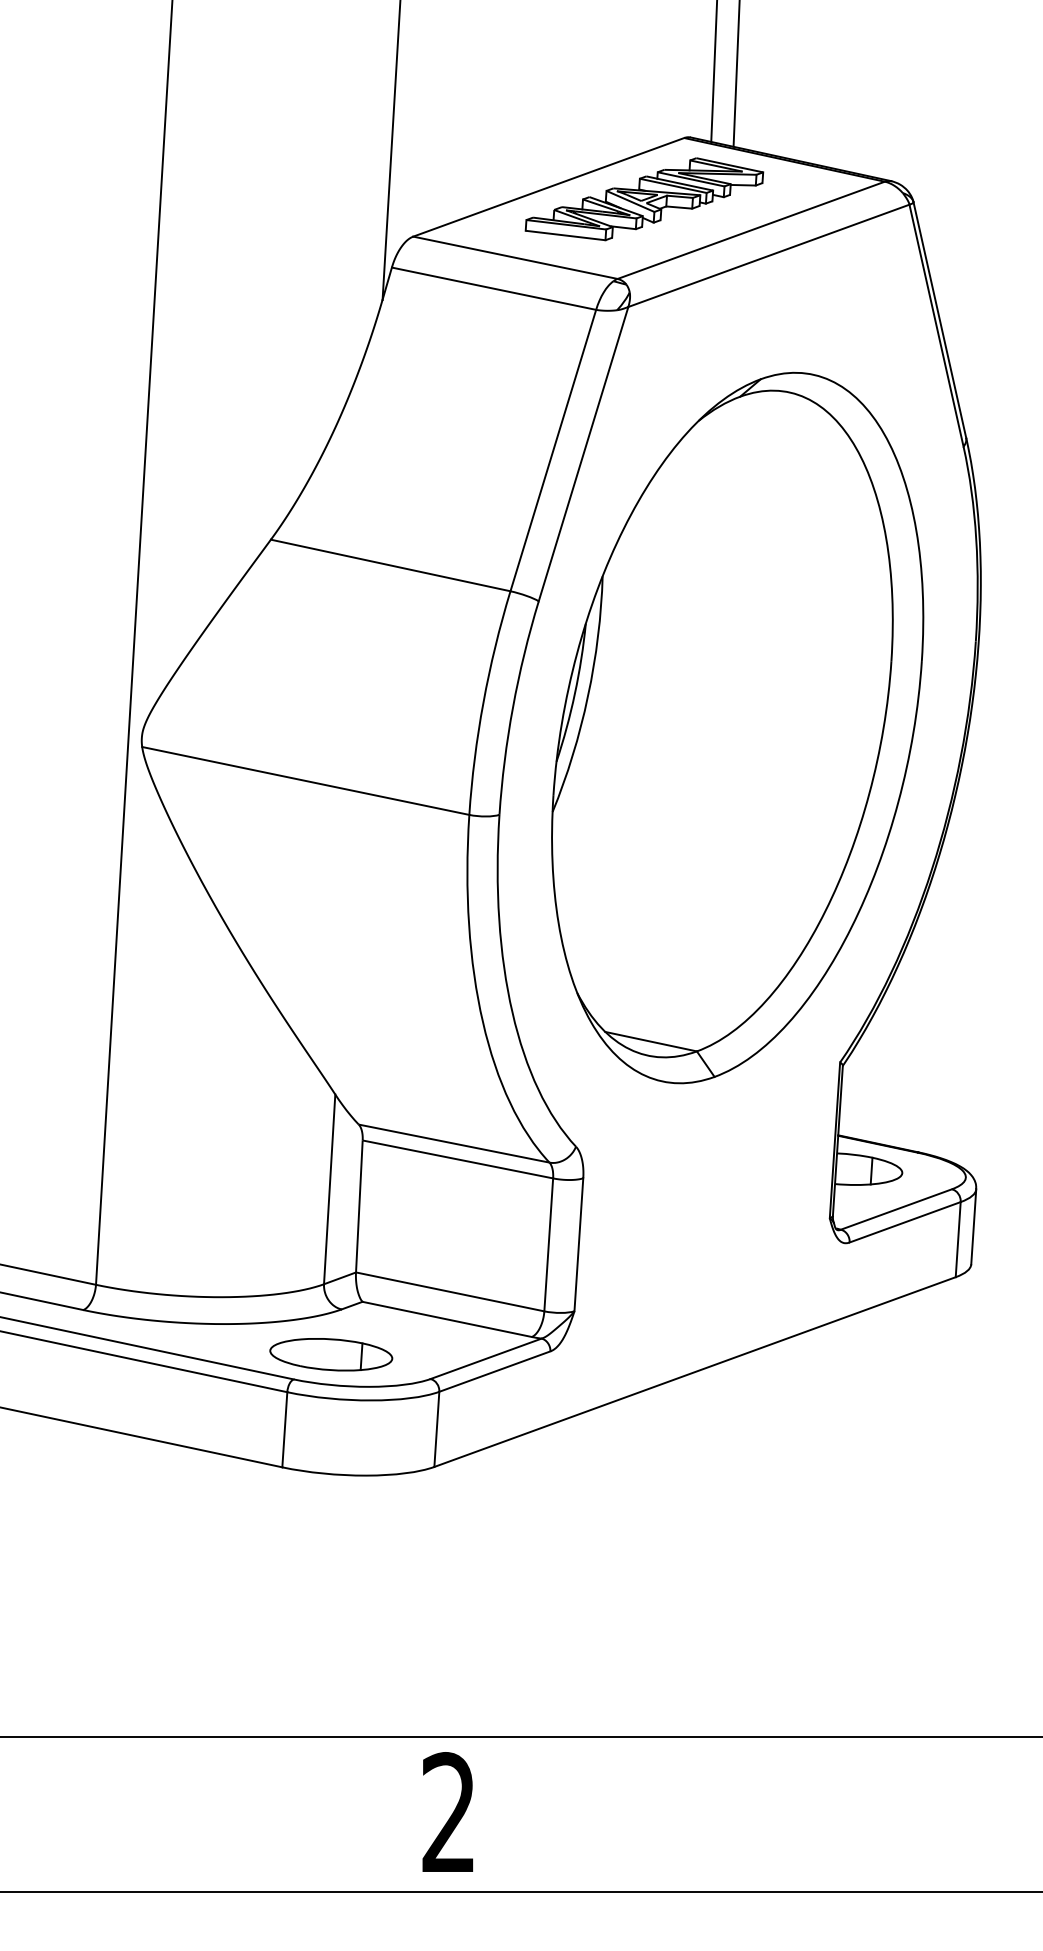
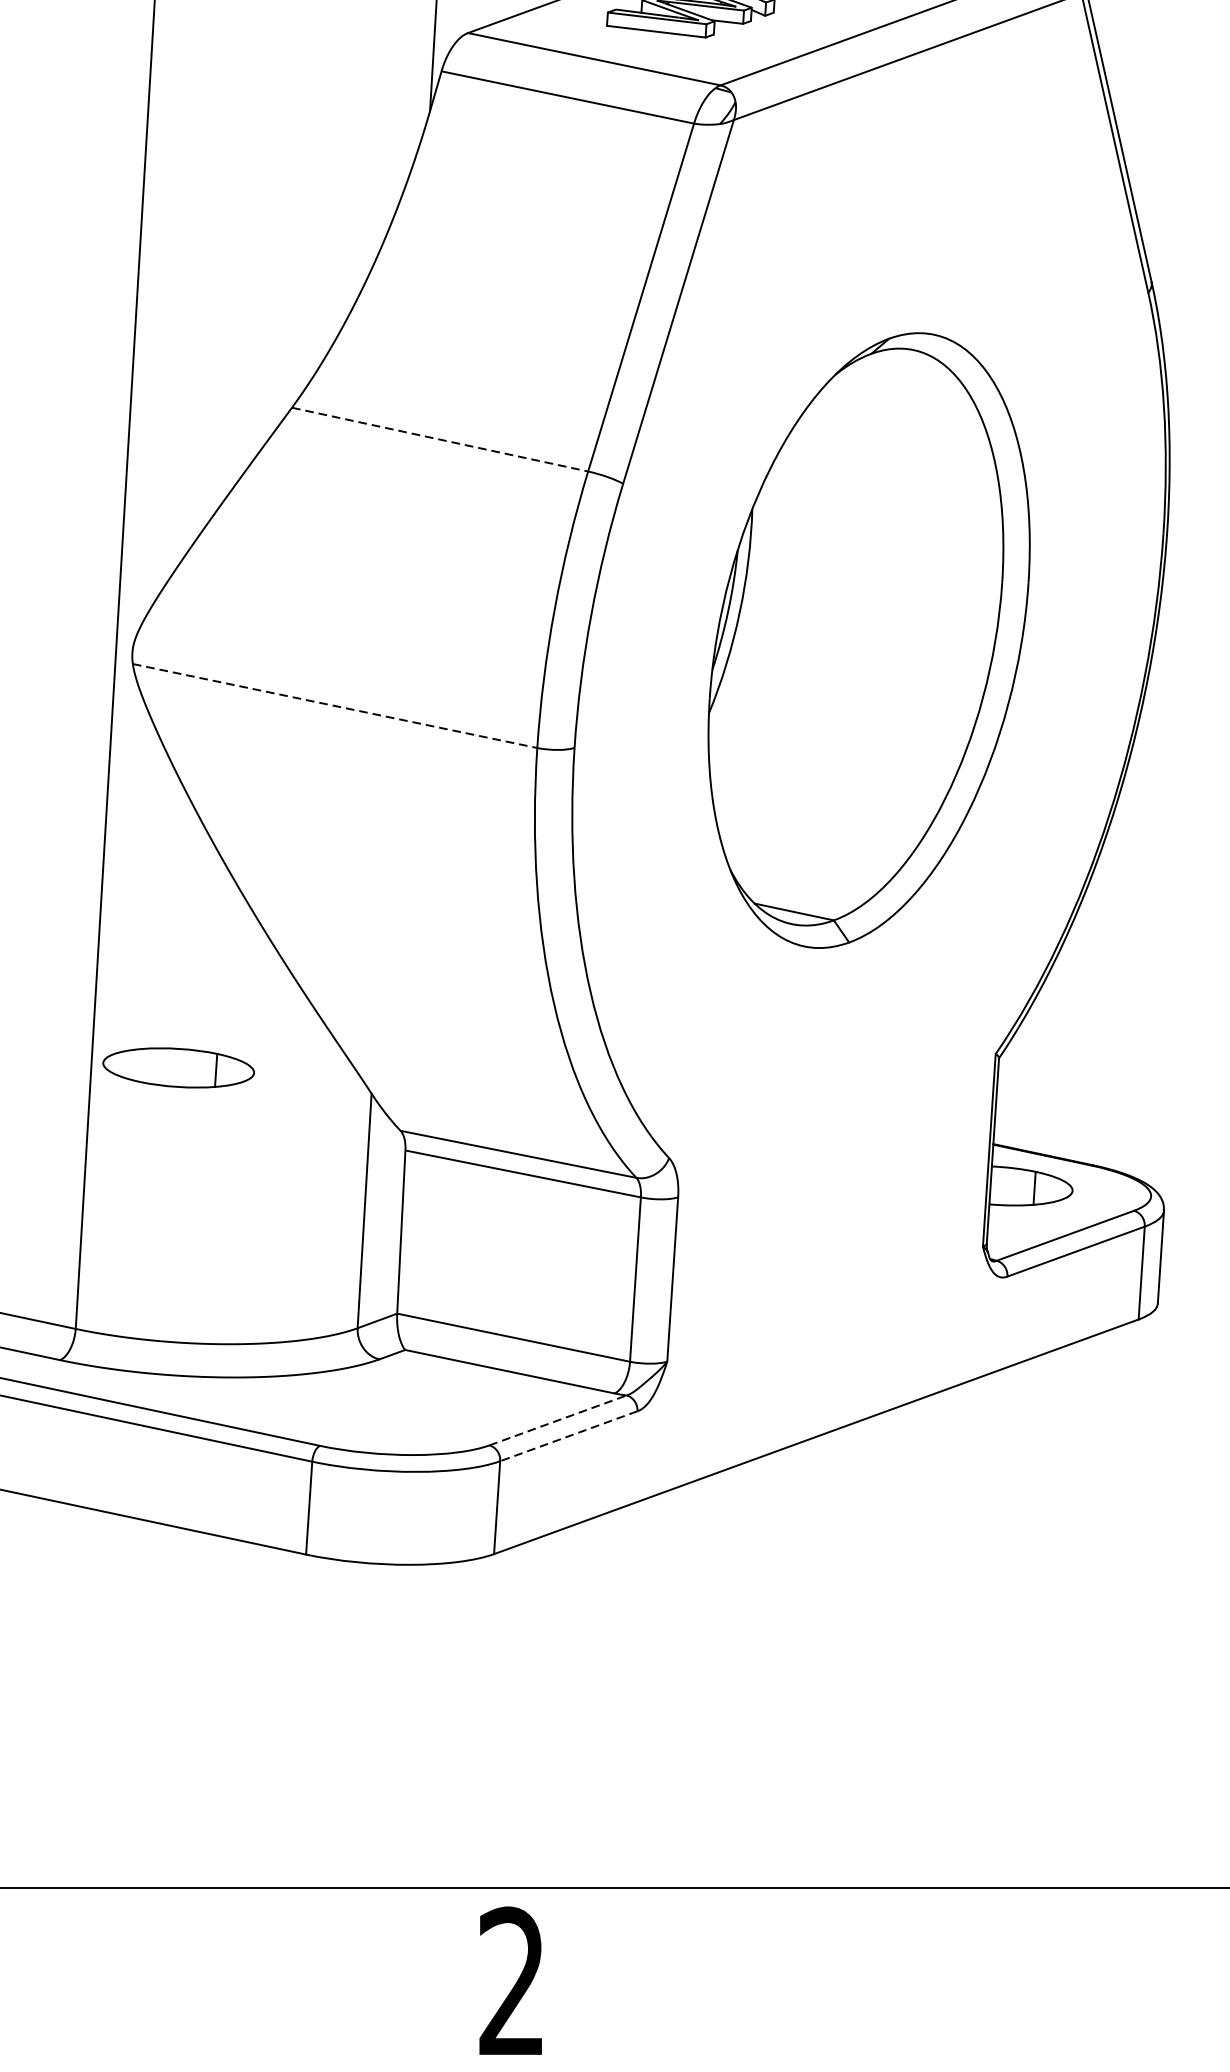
line: (390, 565) -> (439, 439), solid -> dashed
part: (737, 727) -> (868, 639), size x0.7
line: (306, 781) -> (335, 706), solid -> dashed
part: (331, 1354) -> (178, 1067), moved
line: (486, 1358) -> (558, 1420), solid -> dashed
line: (494, 1371) -> (568, 1436), solid -> dashed

